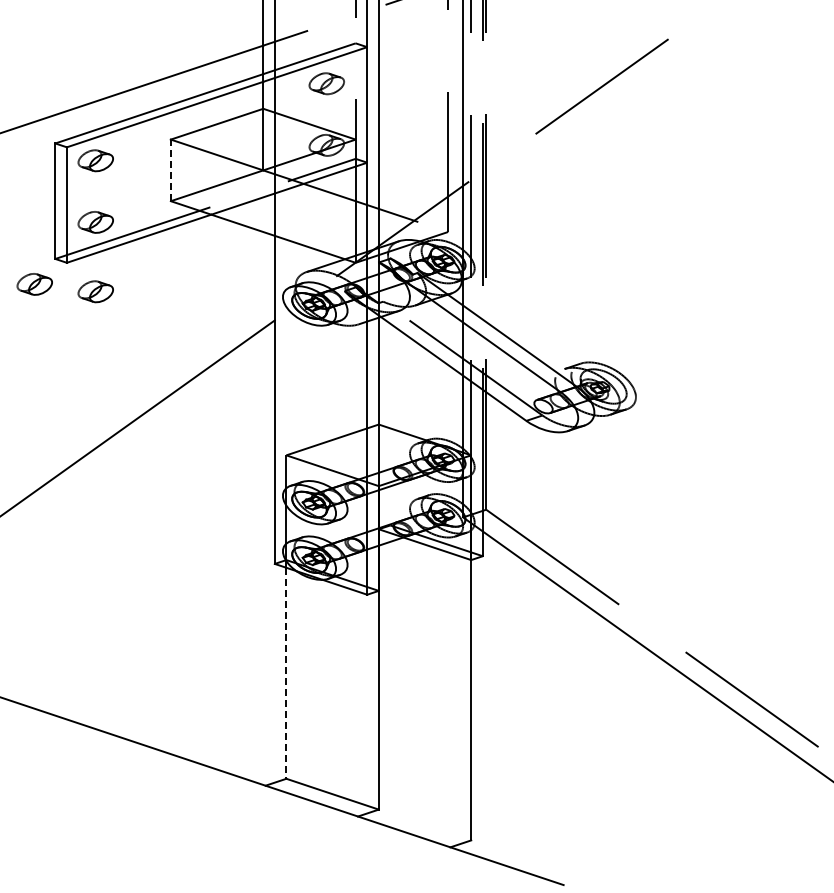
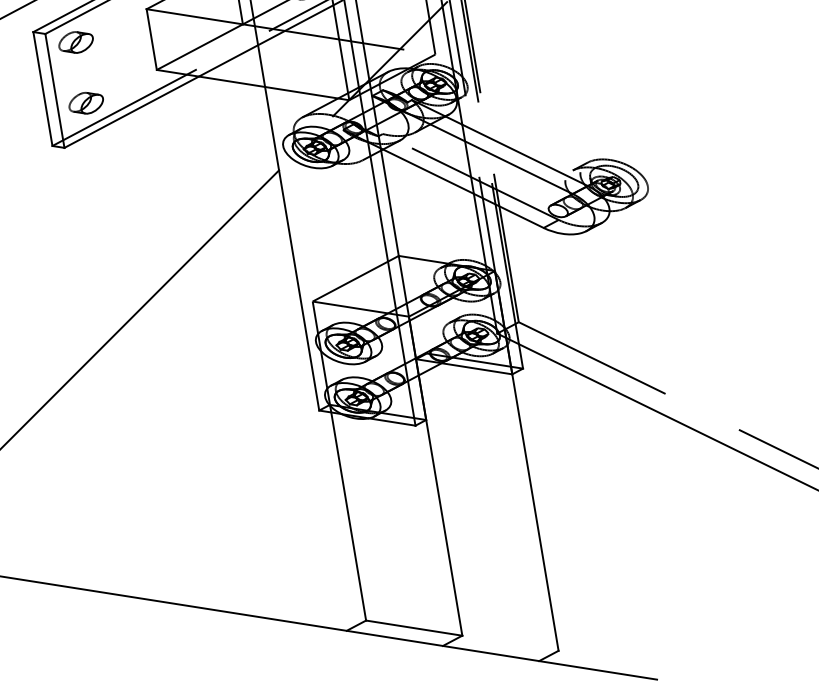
line: (170, 170) -> (151, 39), dashed -> solid
part: (34, 284) -> (36, 174), removed
part: (95, 291) -> (97, 171), removed
line: (286, 673) -> (348, 516), dashed -> solid

